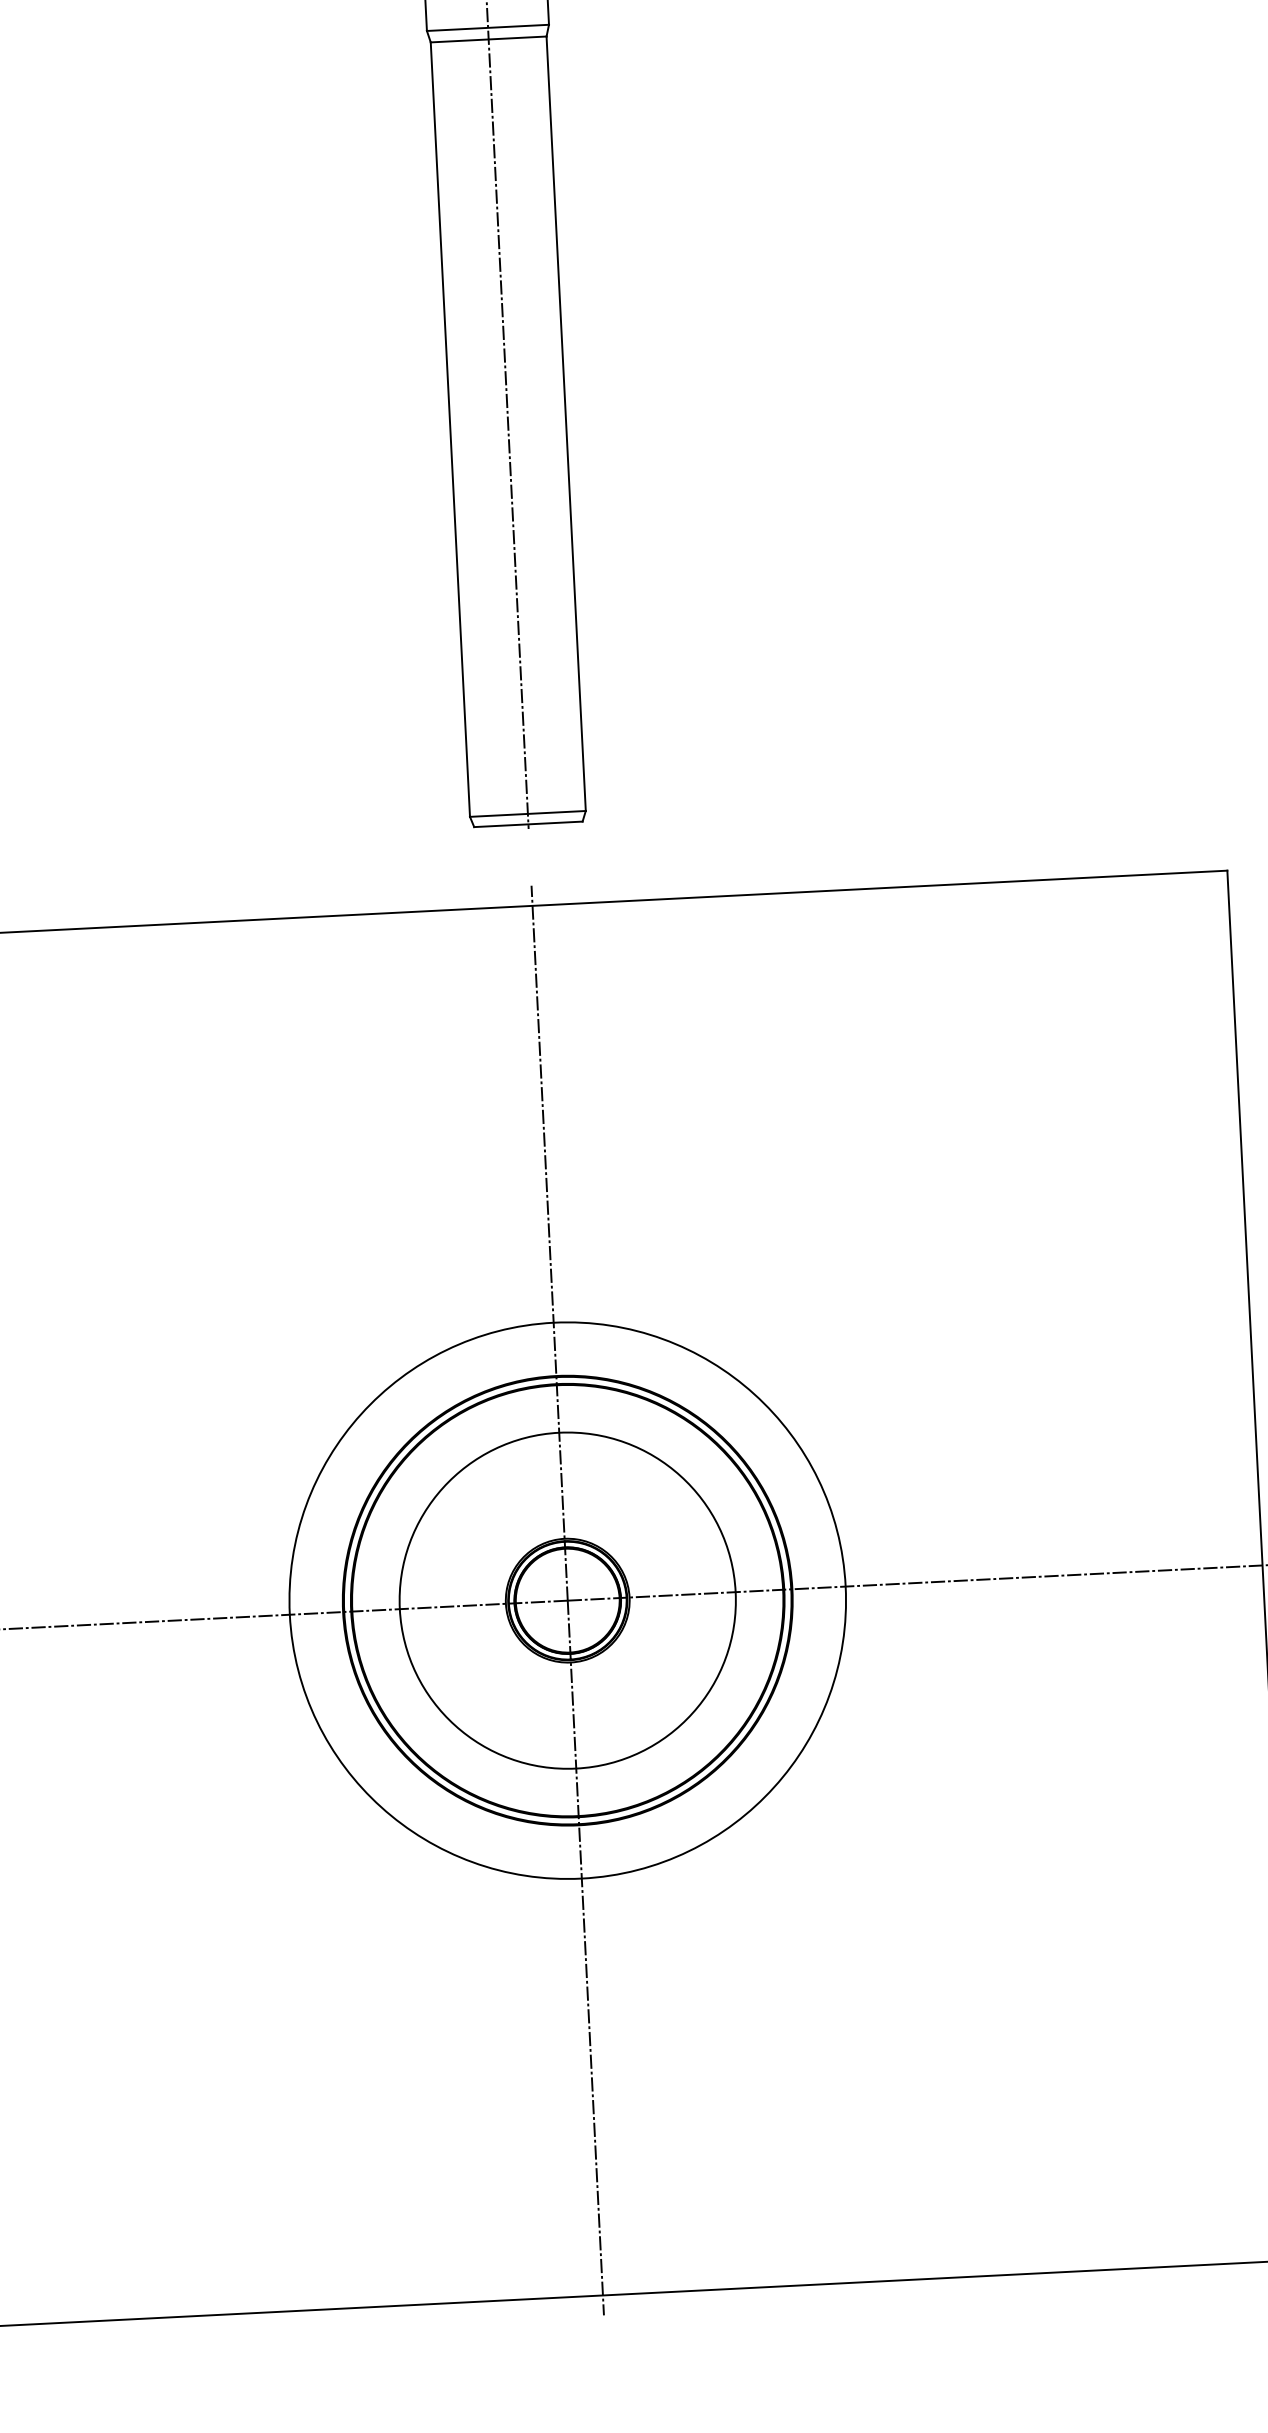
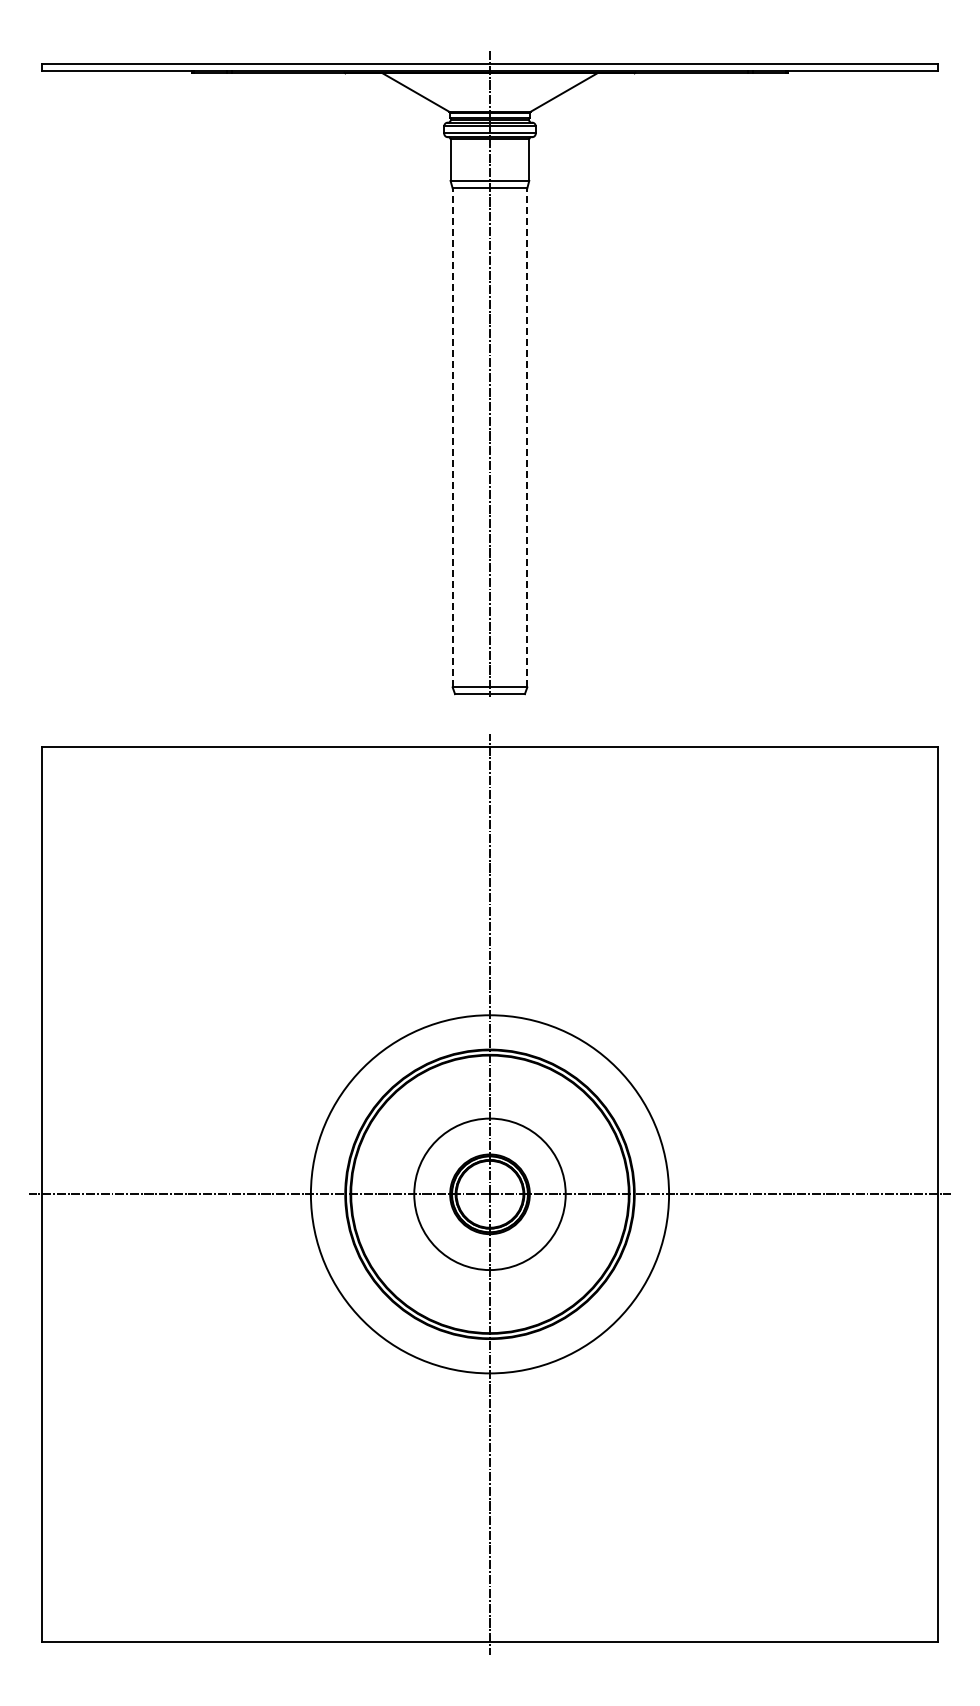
line: (566, 423) -> (527, 437), solid -> dashed
line: (450, 428) -> (452, 437), solid -> dashed
circle: (566, 1600) -> (489, 1194), size x0.7

